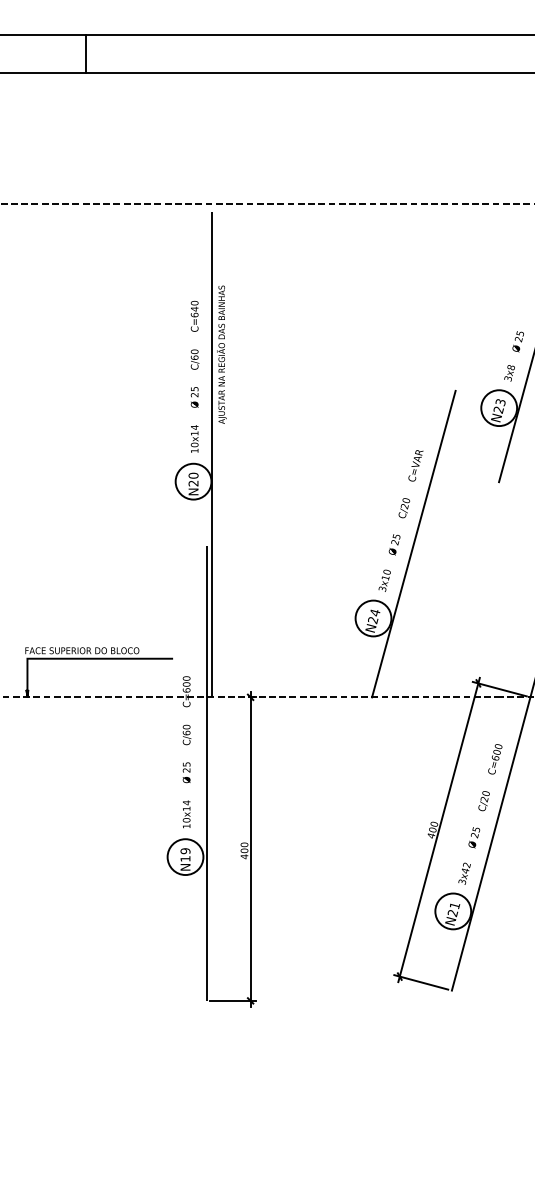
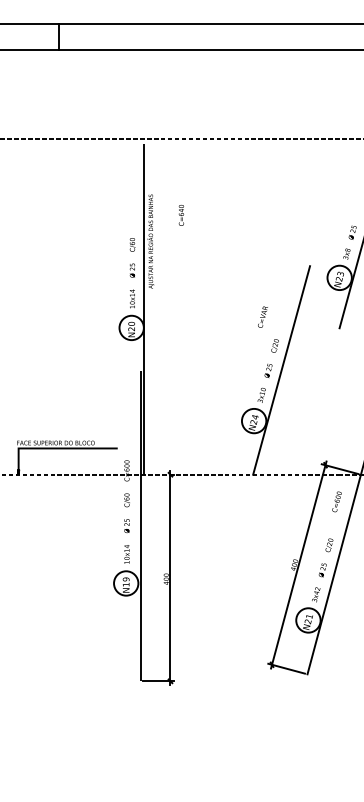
text: (193, 316) -> (180, 215), moved
text: (415, 464) -> (262, 316), moved
text: (494, 758) -> (336, 501), moved

